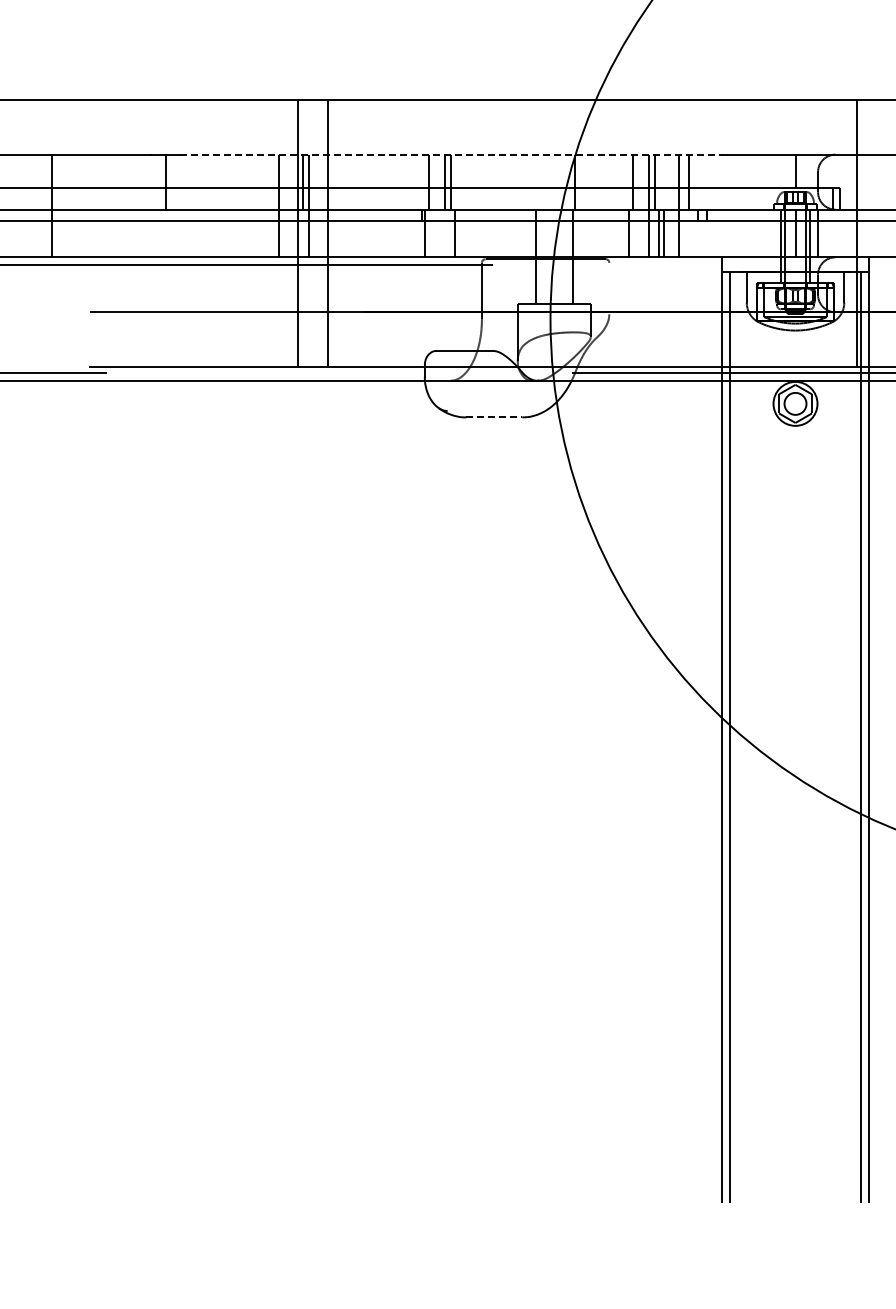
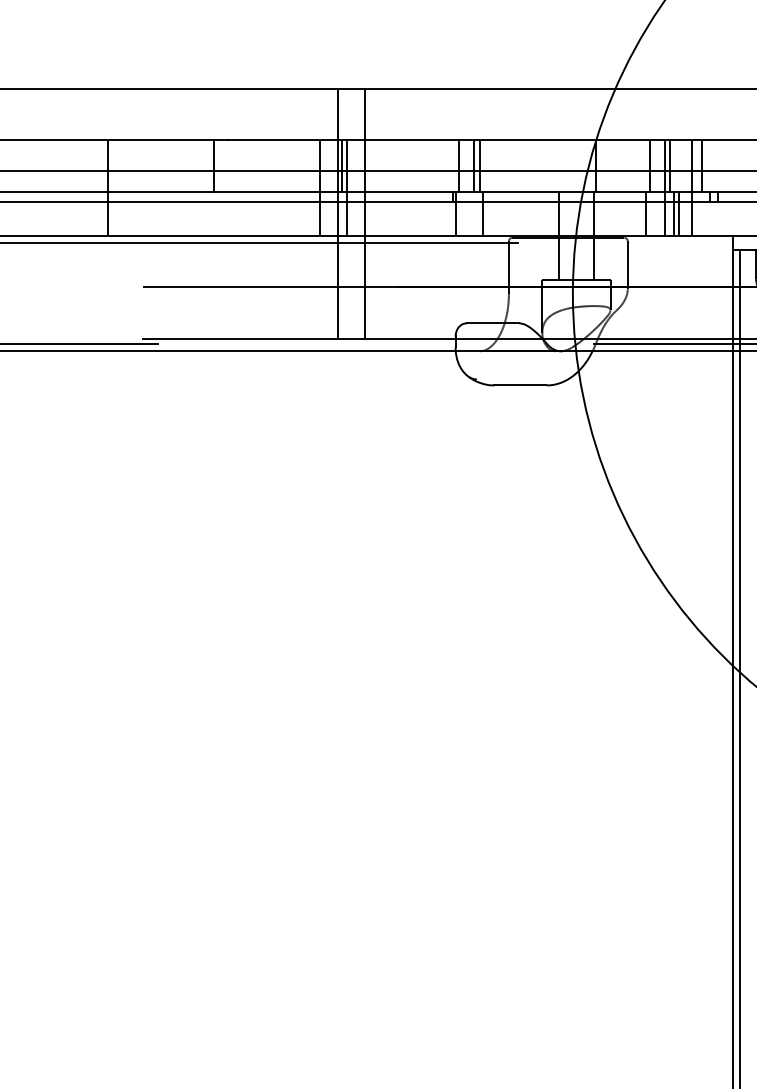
line: (452, 154) -> (481, 140), dashed -> solid
line: (609, 288) -> (627, 265), added
line: (494, 417) -> (520, 385), dashed -> solid

